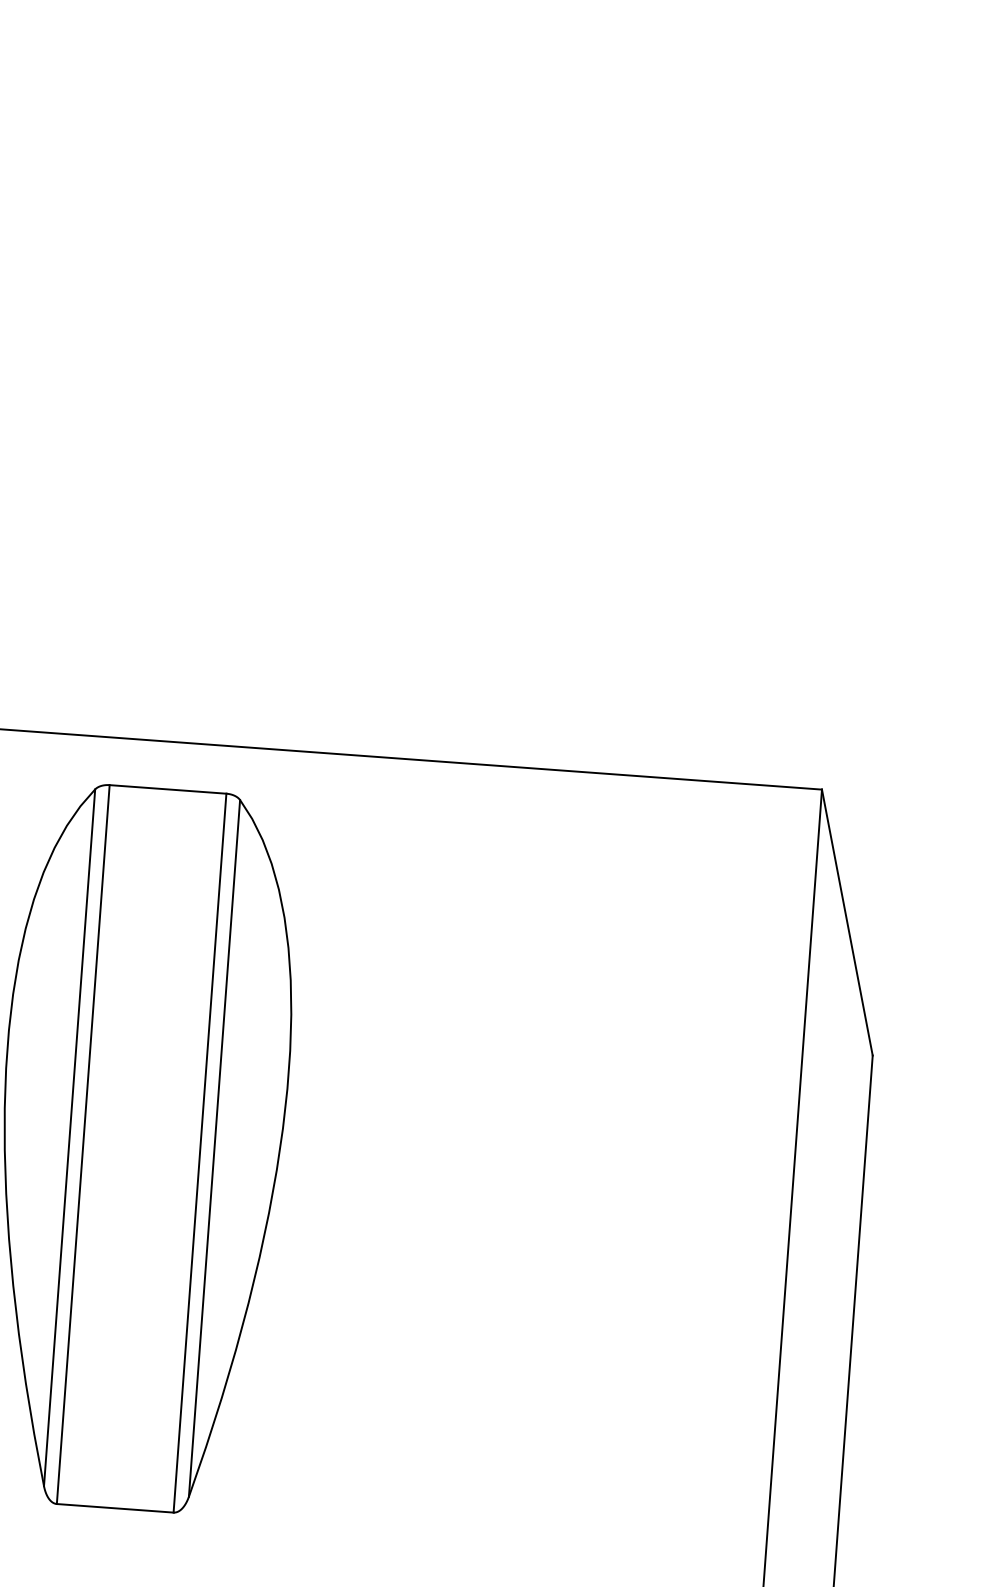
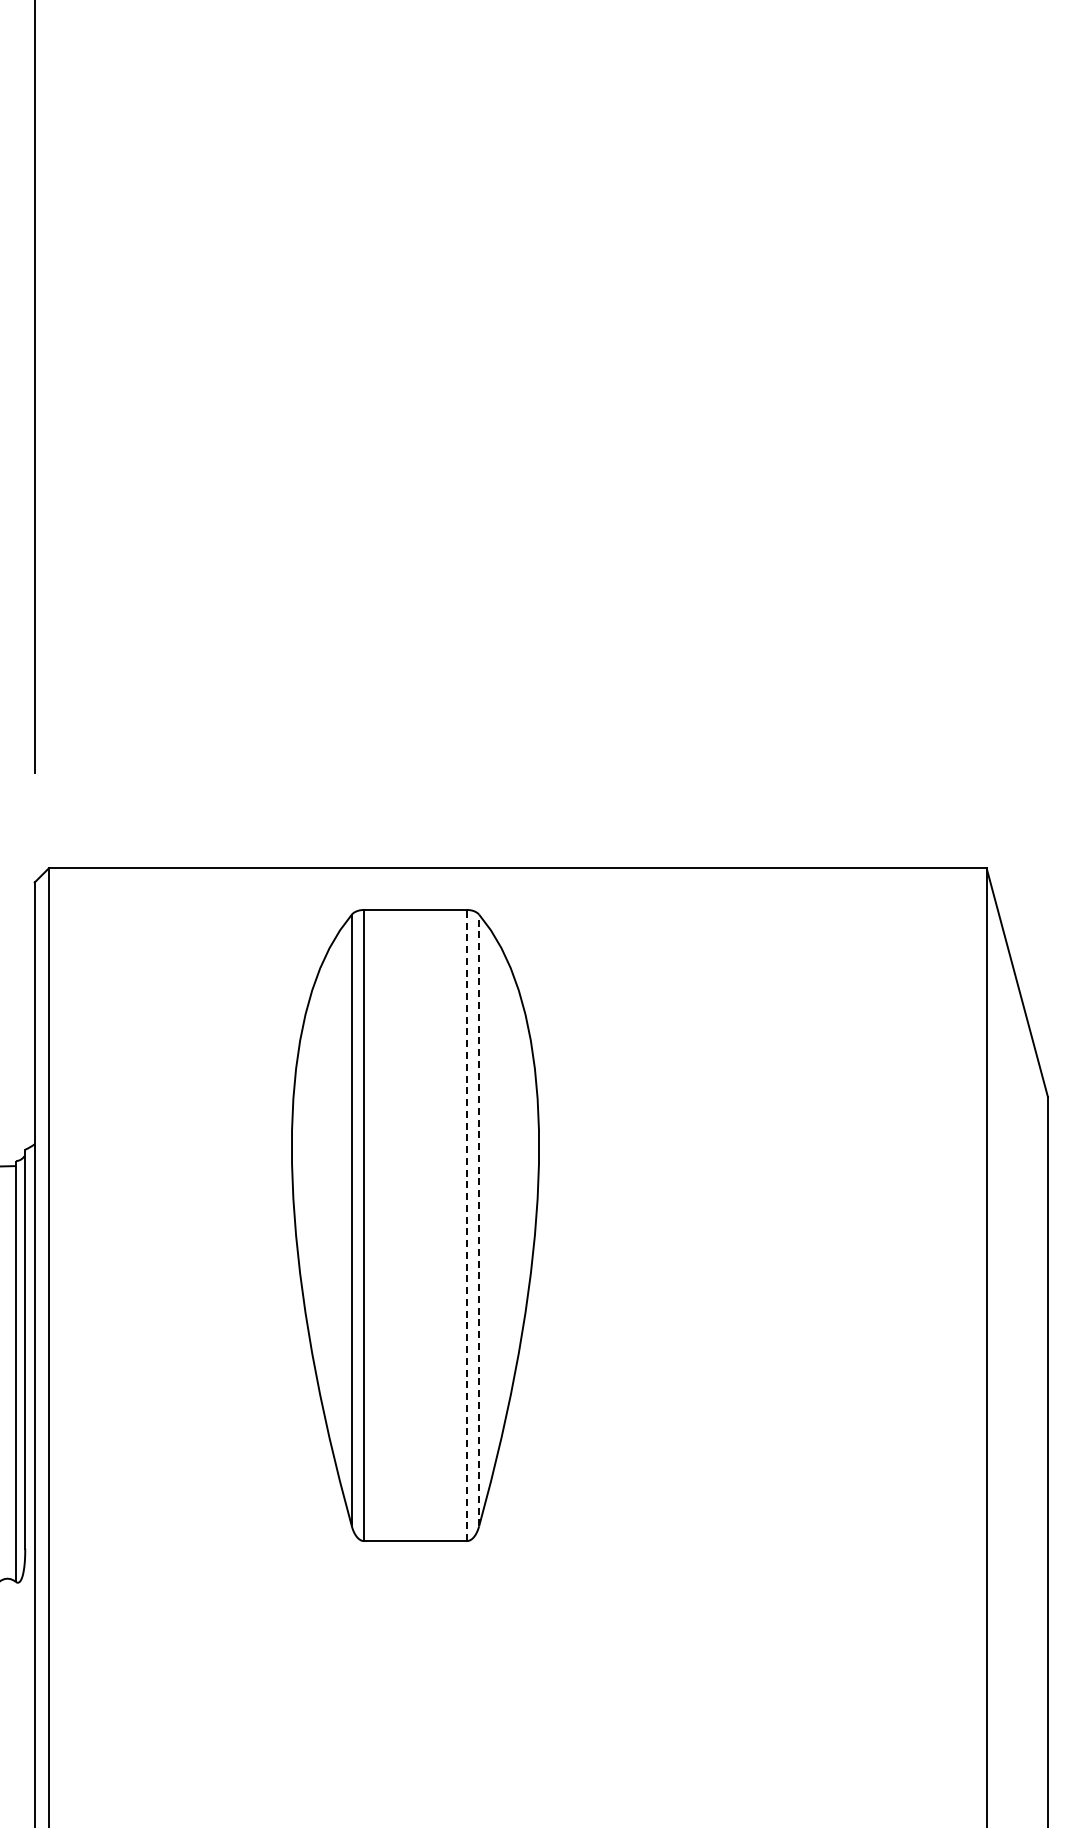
line: (214, 1148) -> (479, 1220), solid -> dashed
line: (199, 1153) -> (466, 1225), solid -> dashed

